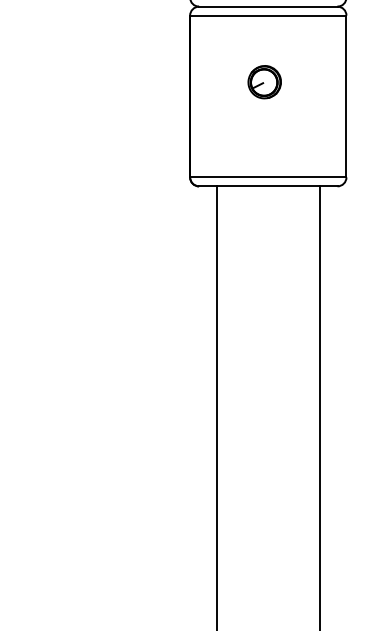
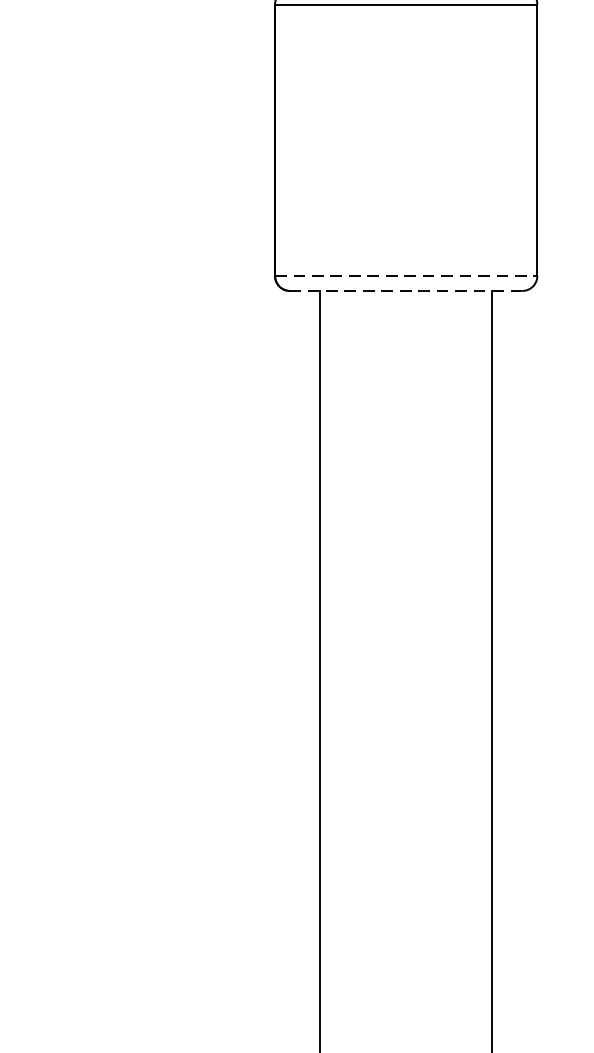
part: (264, 82) -> (399, 116), removed
line: (268, 177) -> (406, 276), solid -> dashed
line: (267, 186) -> (404, 291), solid -> dashed

